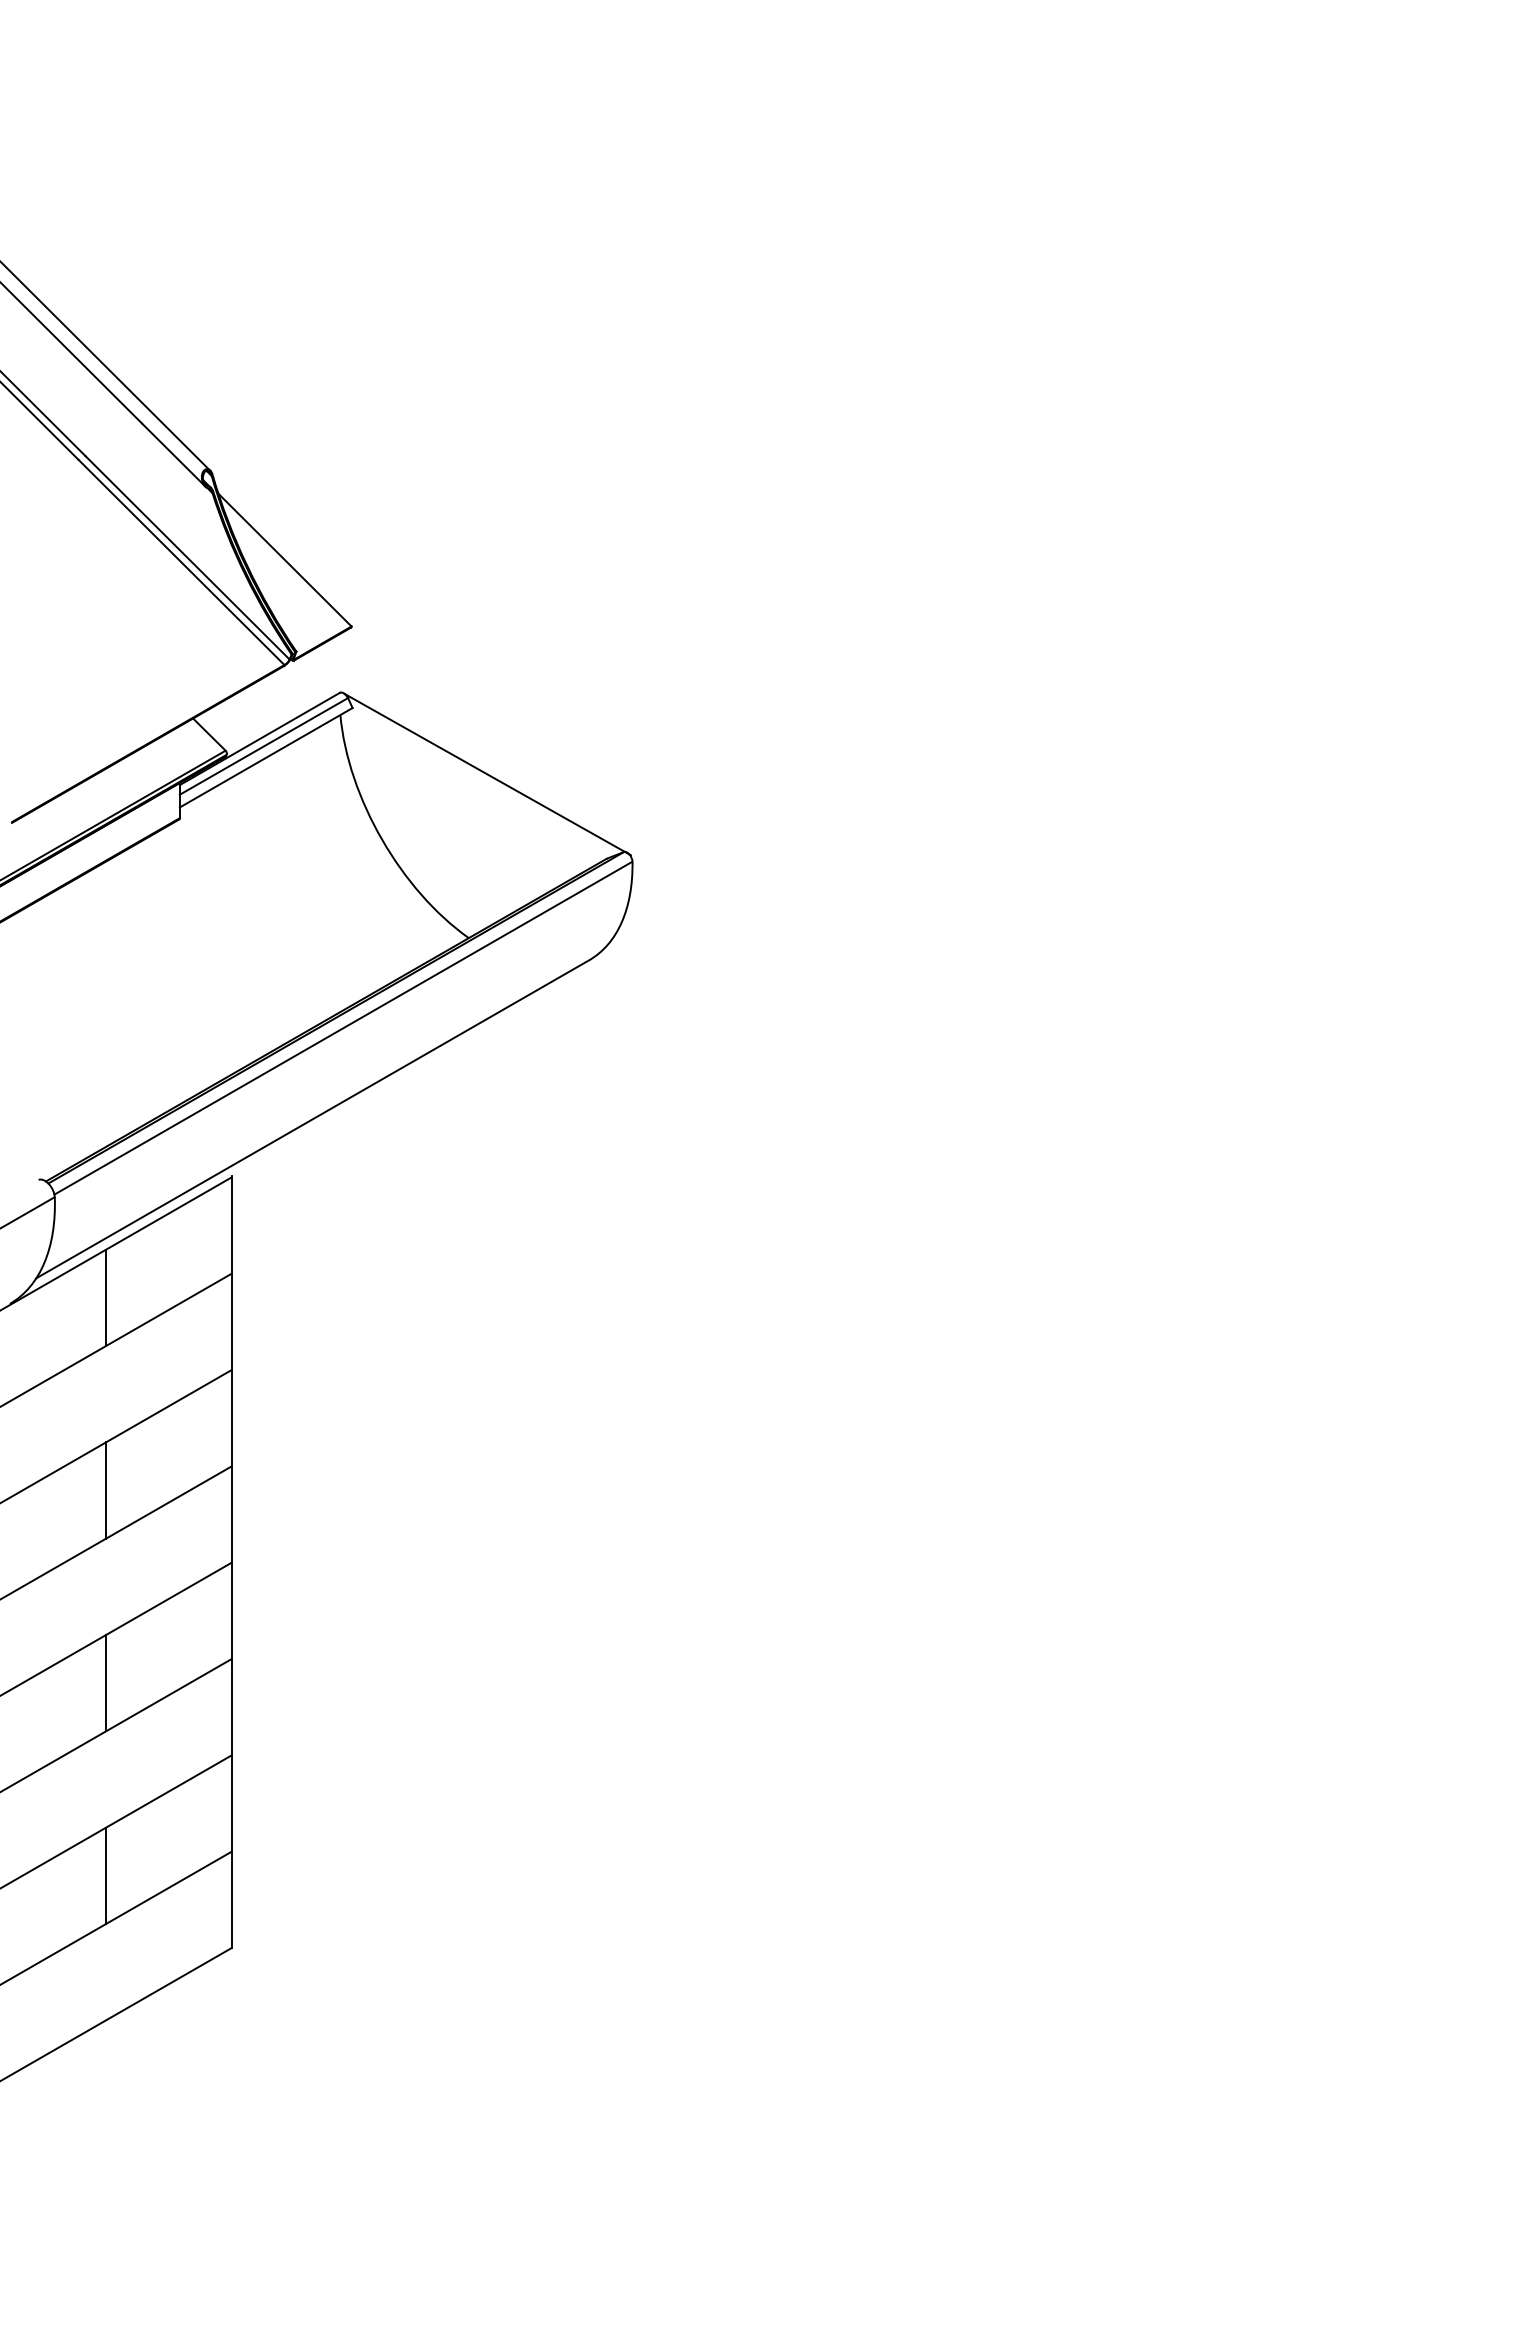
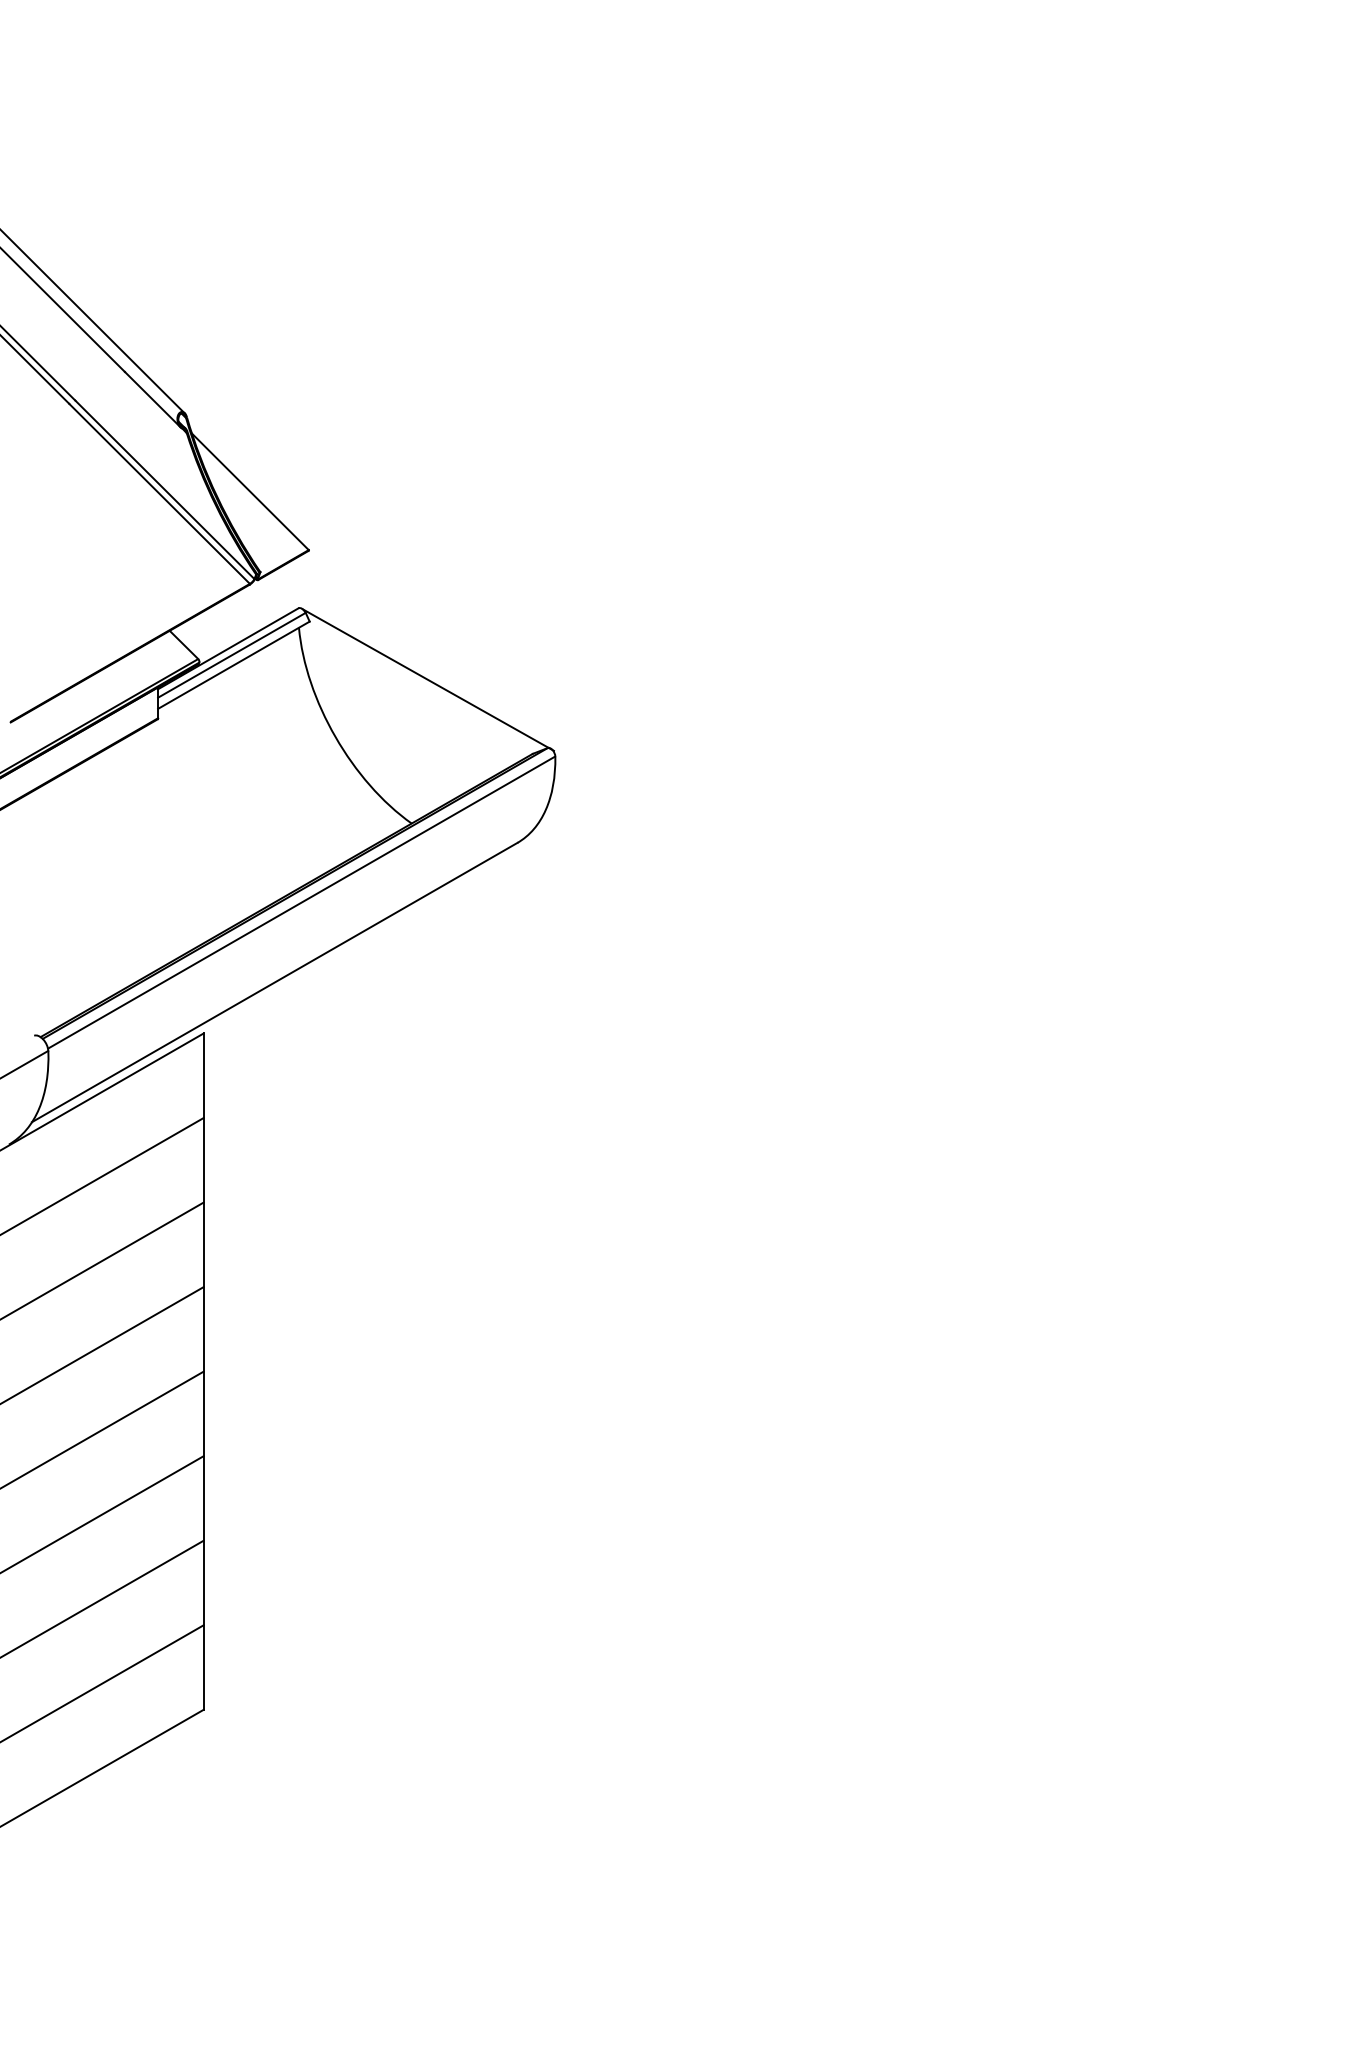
line: (105, 1297) -> (92, 1138), removed
line: (105, 1490) -> (92, 1308), removed
line: (105, 1682) -> (92, 1476), removed
line: (105, 1875) -> (92, 1646), removed

